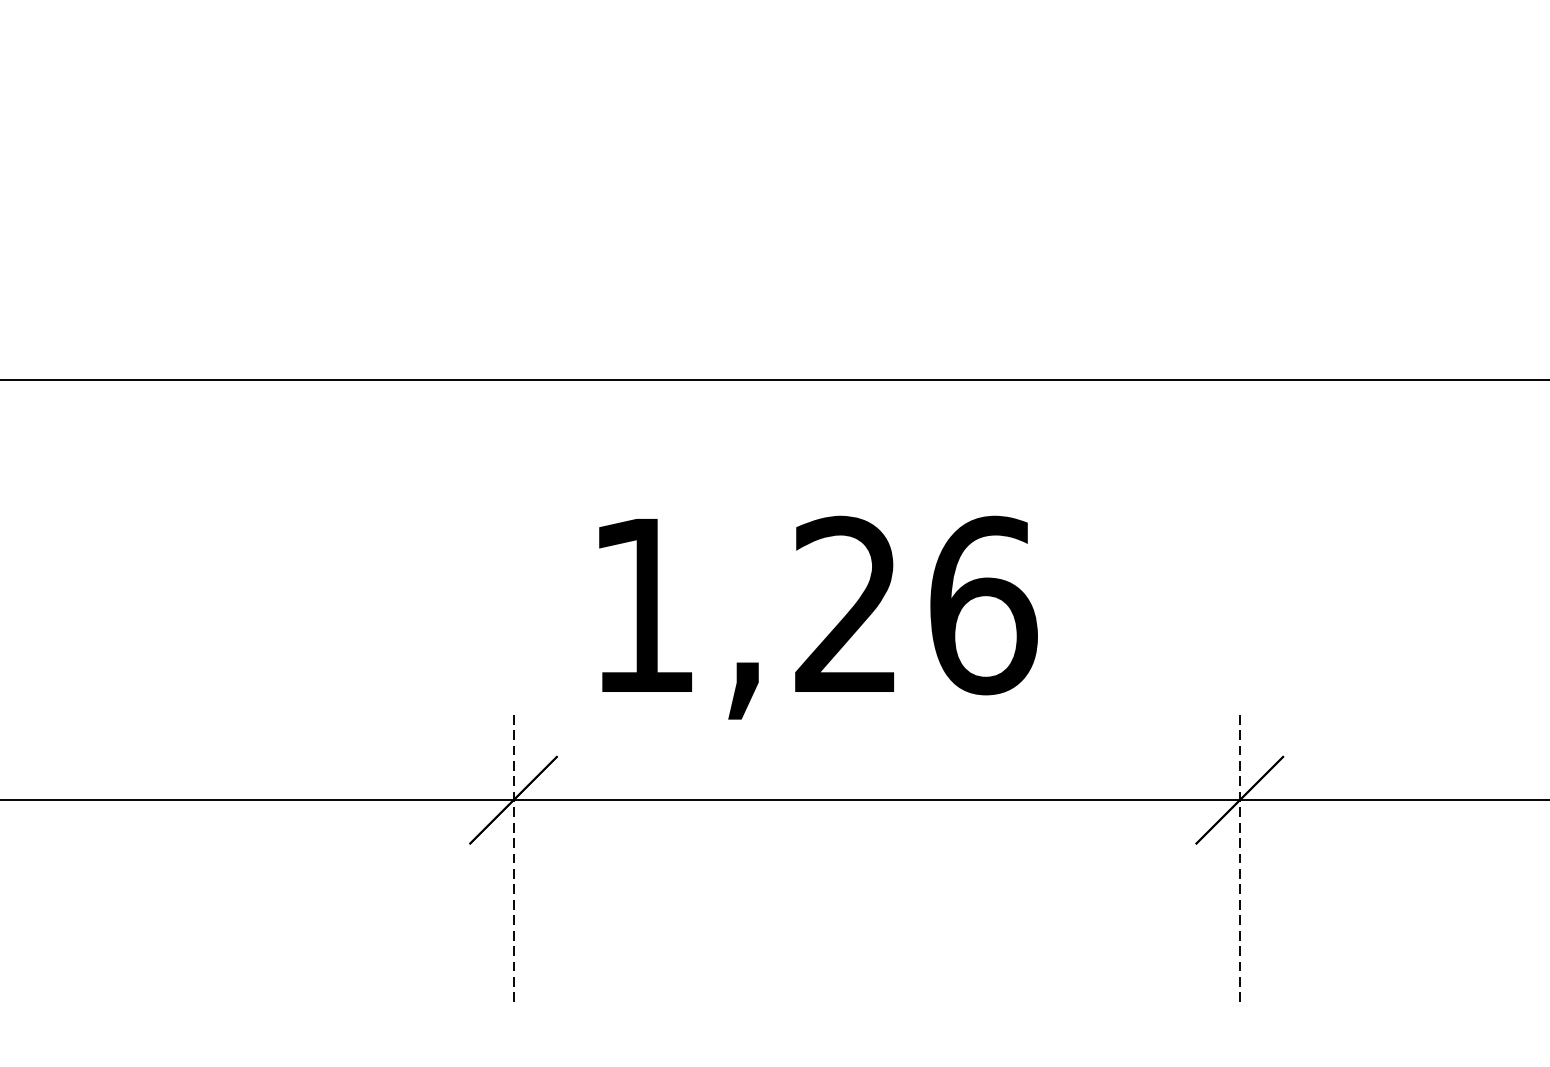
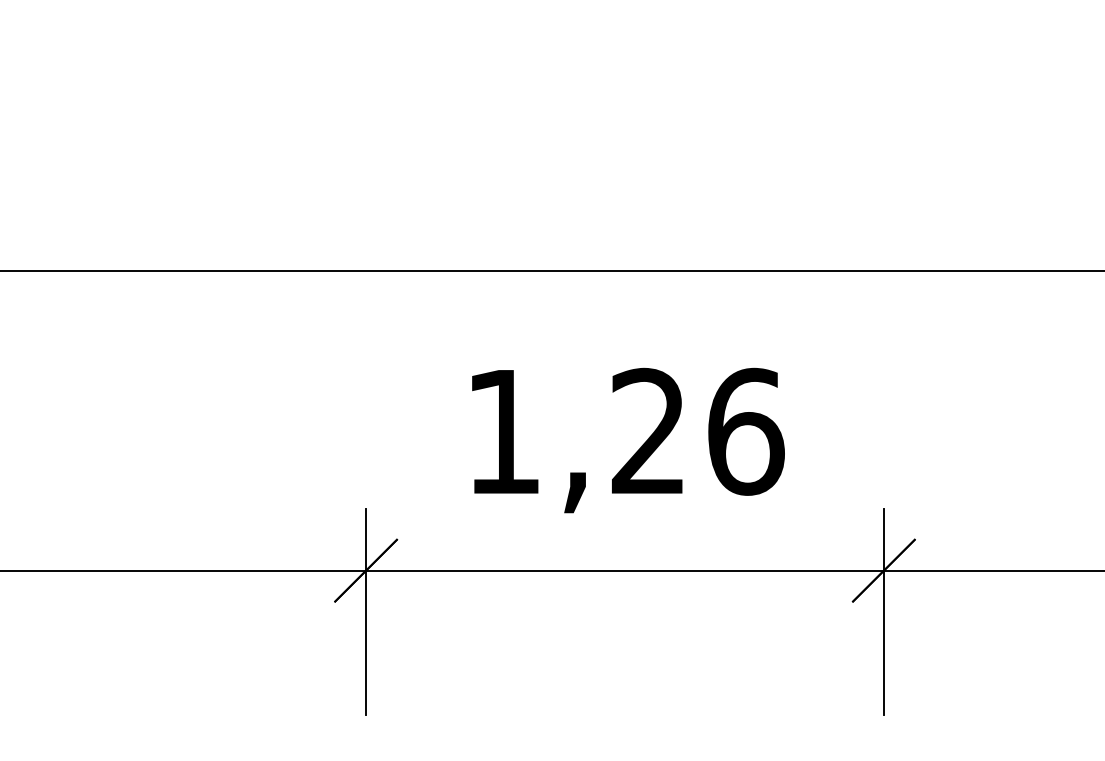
text: (818, 617) -> (628, 440), moved
line: (514, 857) -> (366, 611), dashed -> solid
line: (1239, 857) -> (883, 611), dashed -> solid

